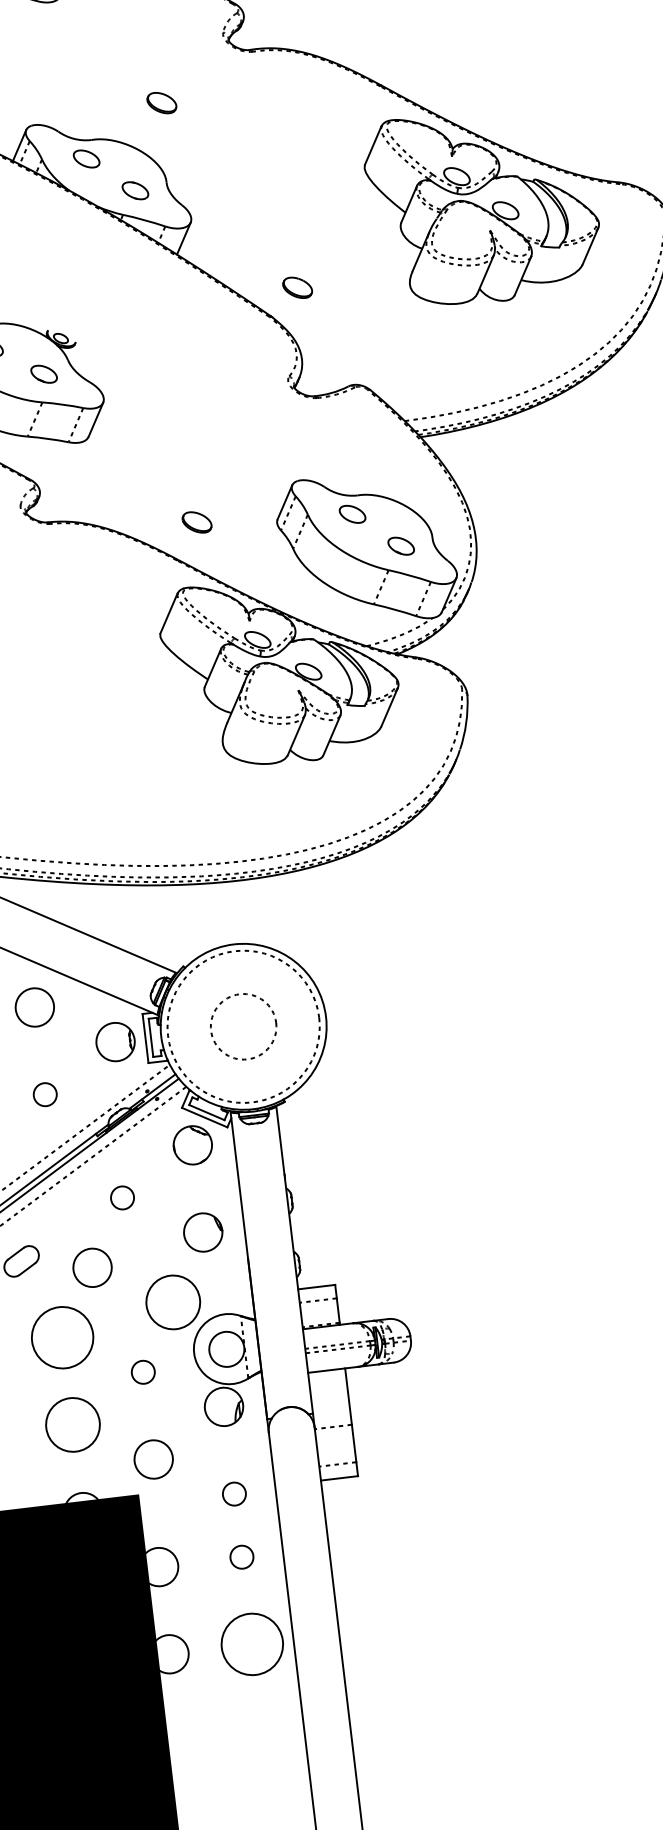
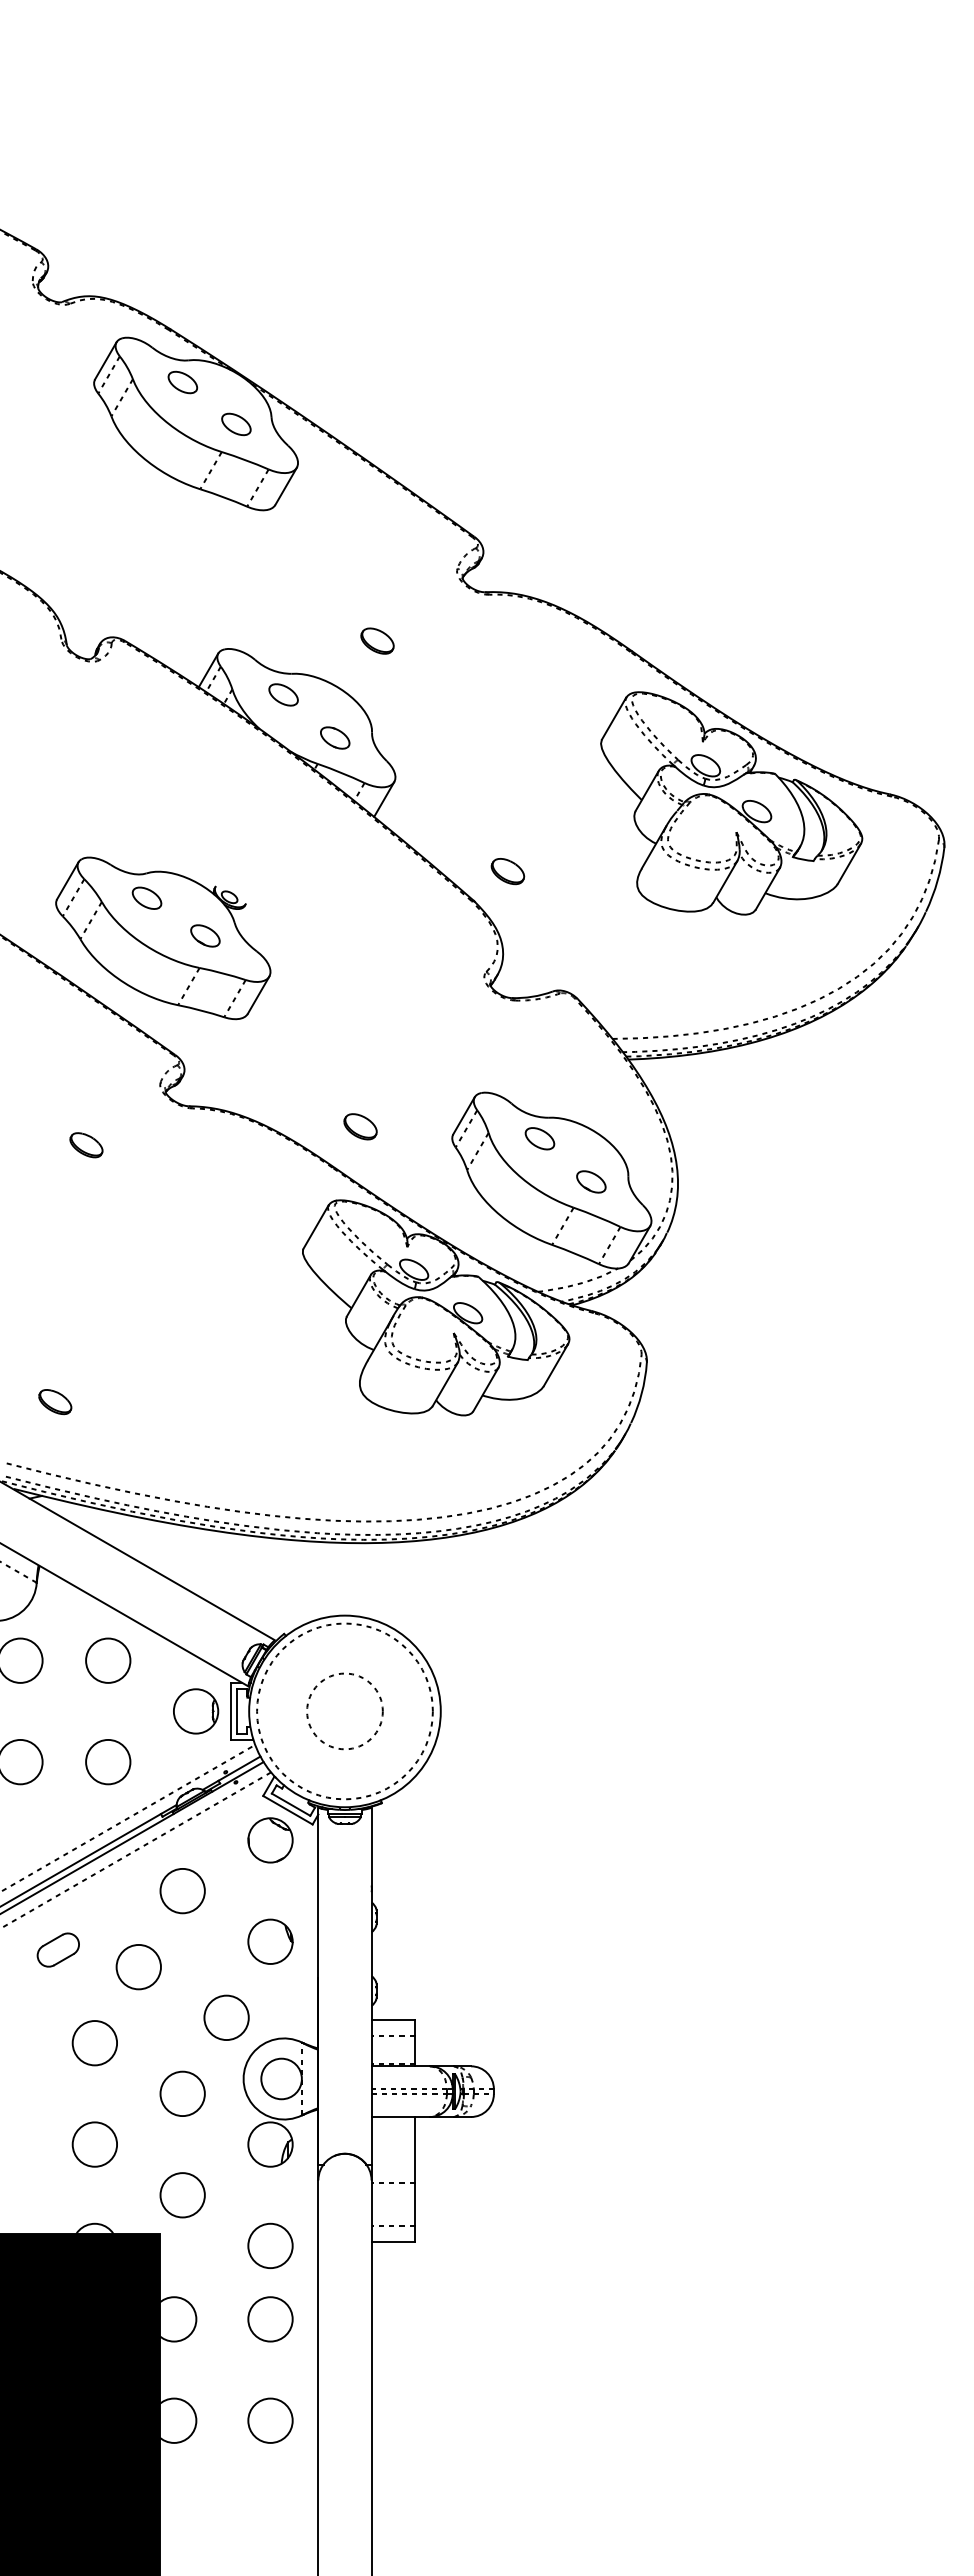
circle: (45, 1094) -> (108, 1761), size x1.67
circle: (122, 1197) -> (182, 1890), size x1.67
circle: (173, 1302) -> (226, 2017), size x0.71
circle: (62, 1338) -> (94, 2043), size x0.62
circle: (143, 1372) -> (182, 2093), size x1.67
circle: (72, 1424) -> (94, 2144), size x0.71
circle: (234, 1493) -> (270, 2245), size x1.67
circle: (241, 1557) -> (270, 2319), size x1.67
circle: (252, 1644) -> (270, 2420), size x0.62

